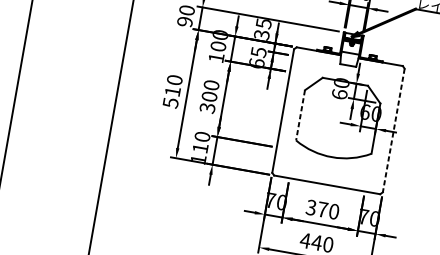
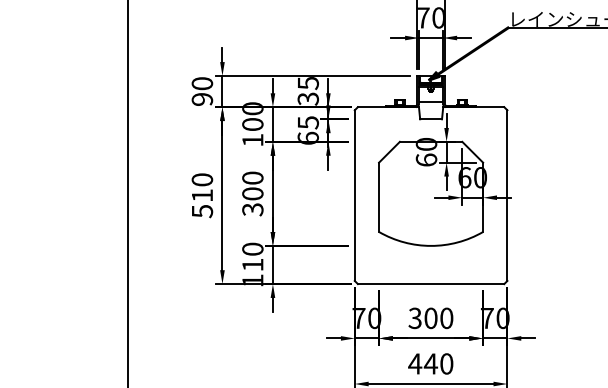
line: (300, 115) -> (379, 197), dashed -> solid
line: (393, 131) -> (507, 196), dashed -> solid
text: (322, 209) -> (430, 318), 370 -> 300

